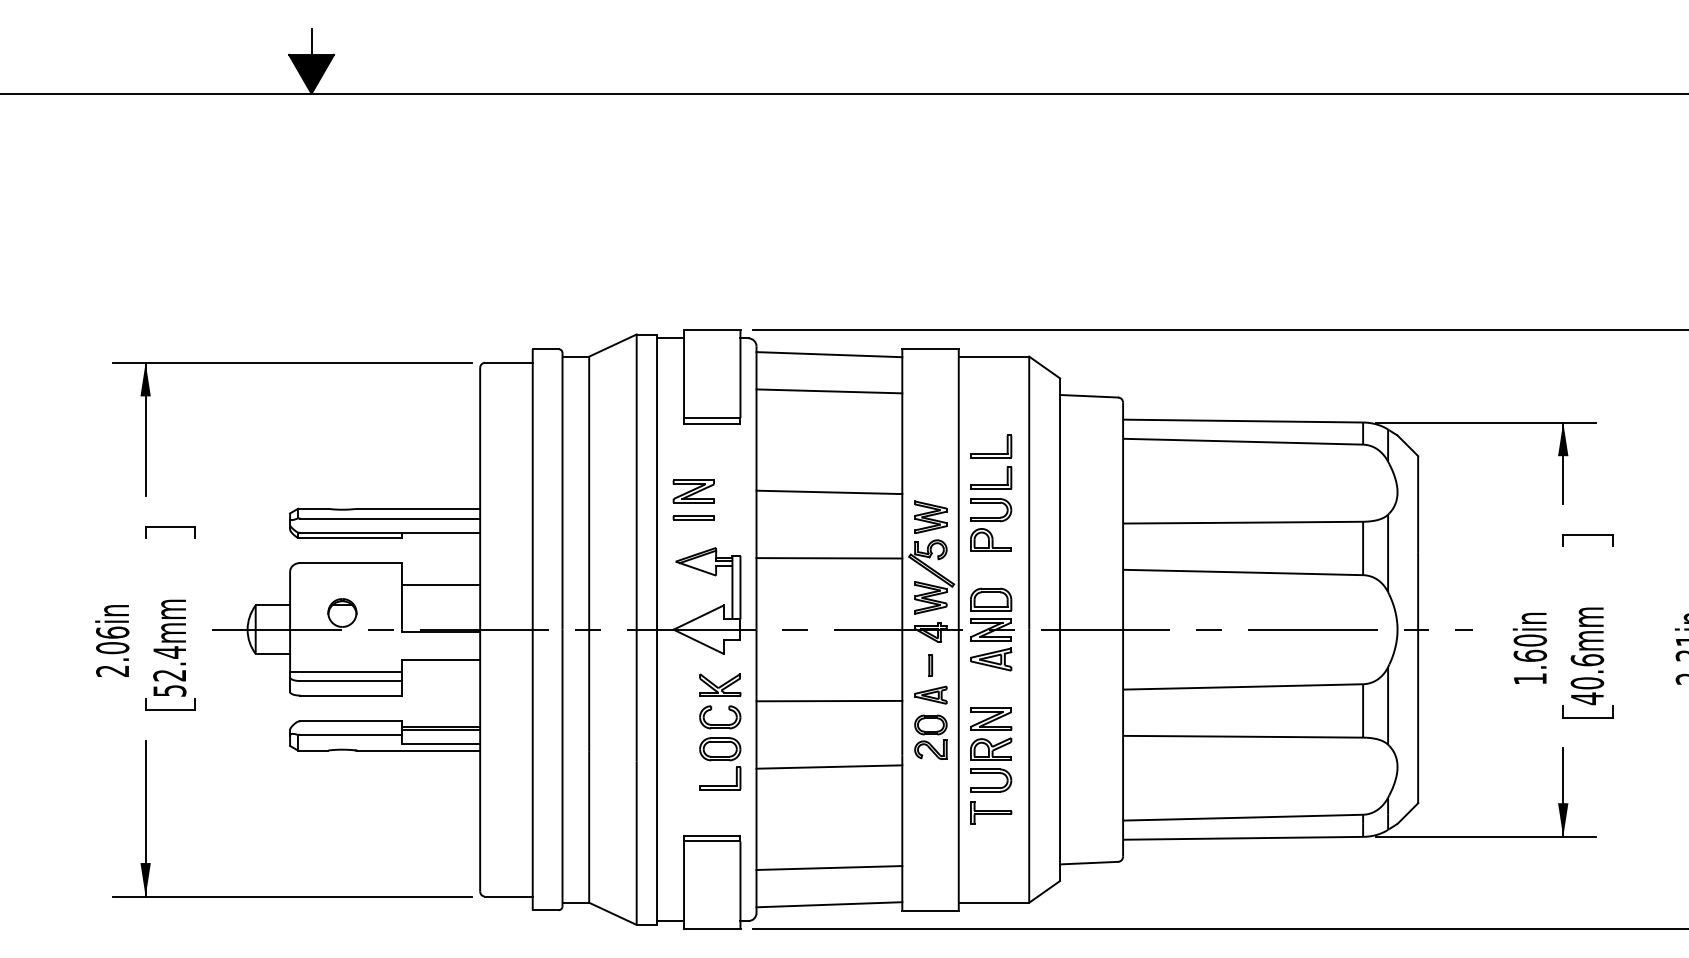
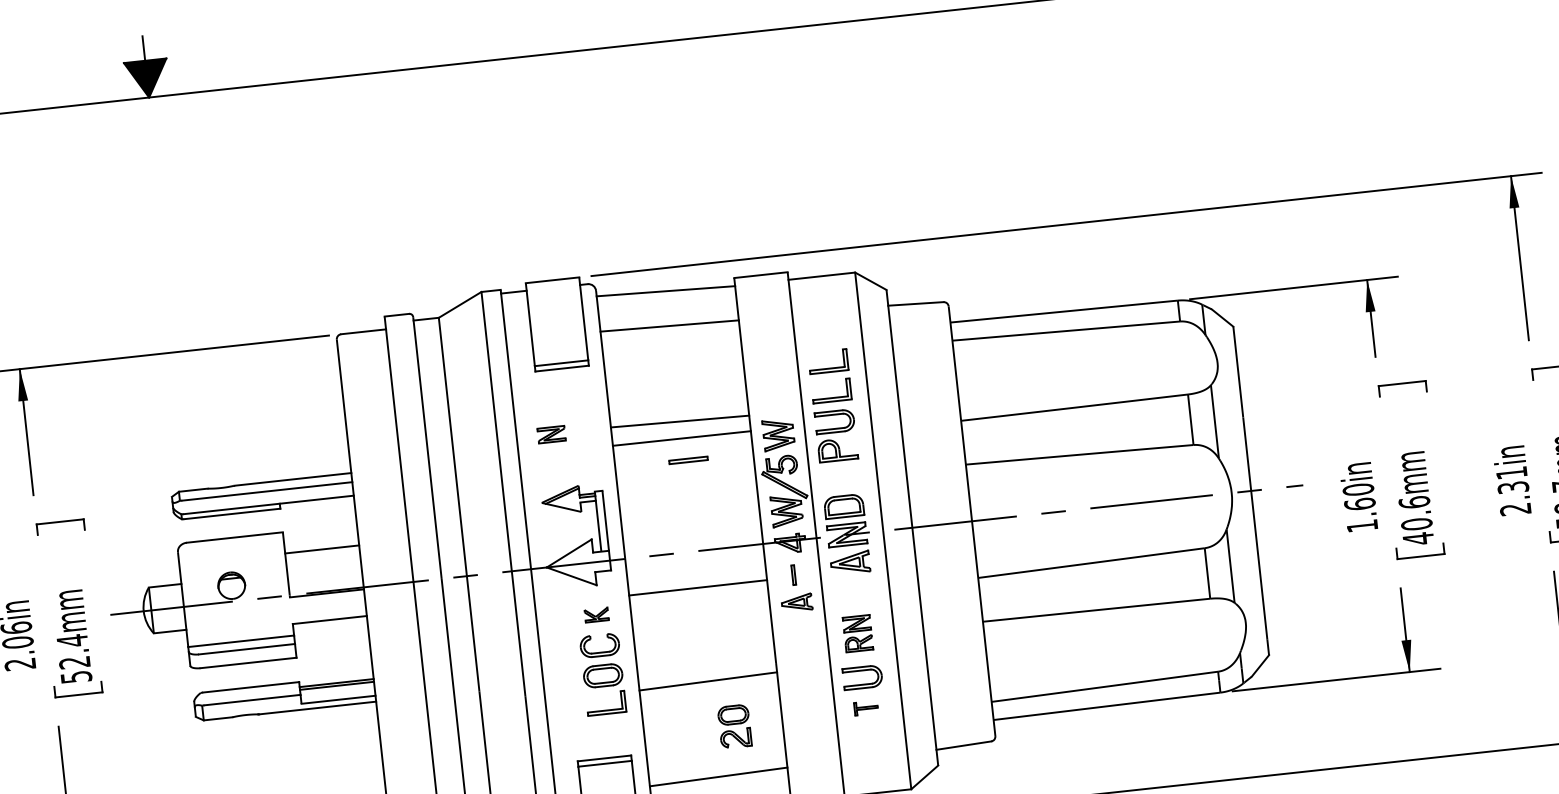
part: (693, 491) -> (551, 434), size x0.7
part: (693, 517) -> (688, 460), moved
line: (829, 558) -> (682, 438), moved
part: (720, 684) -> (596, 614), size x0.6
line: (829, 700) -> (698, 587), moved
part: (991, 733) -> (858, 633), size x0.7
part: (930, 736) -> (734, 725), moved
part: (991, 812) -> (866, 707), size x0.6

